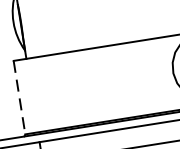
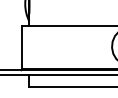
line: (18, 97) -> (21, 47), dashed -> solid

